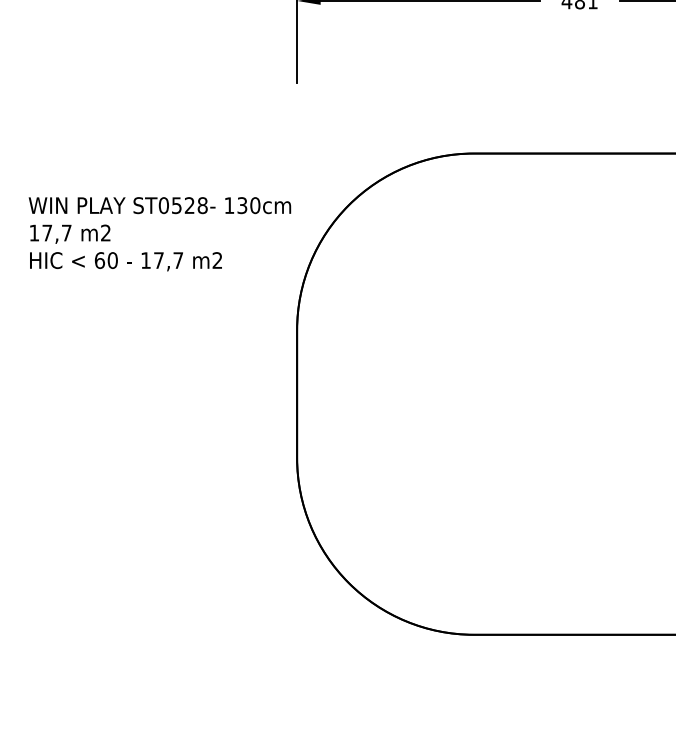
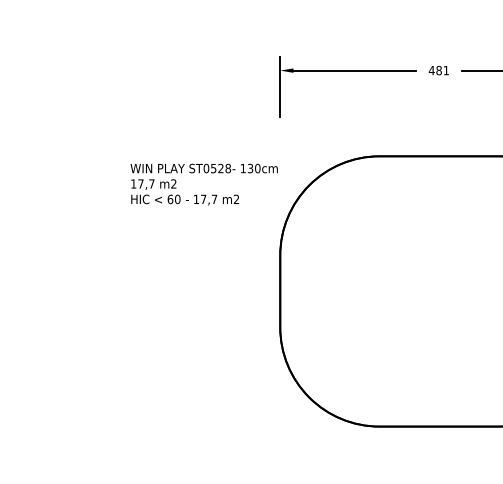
text: (158, 233) -> (203, 184), moved

